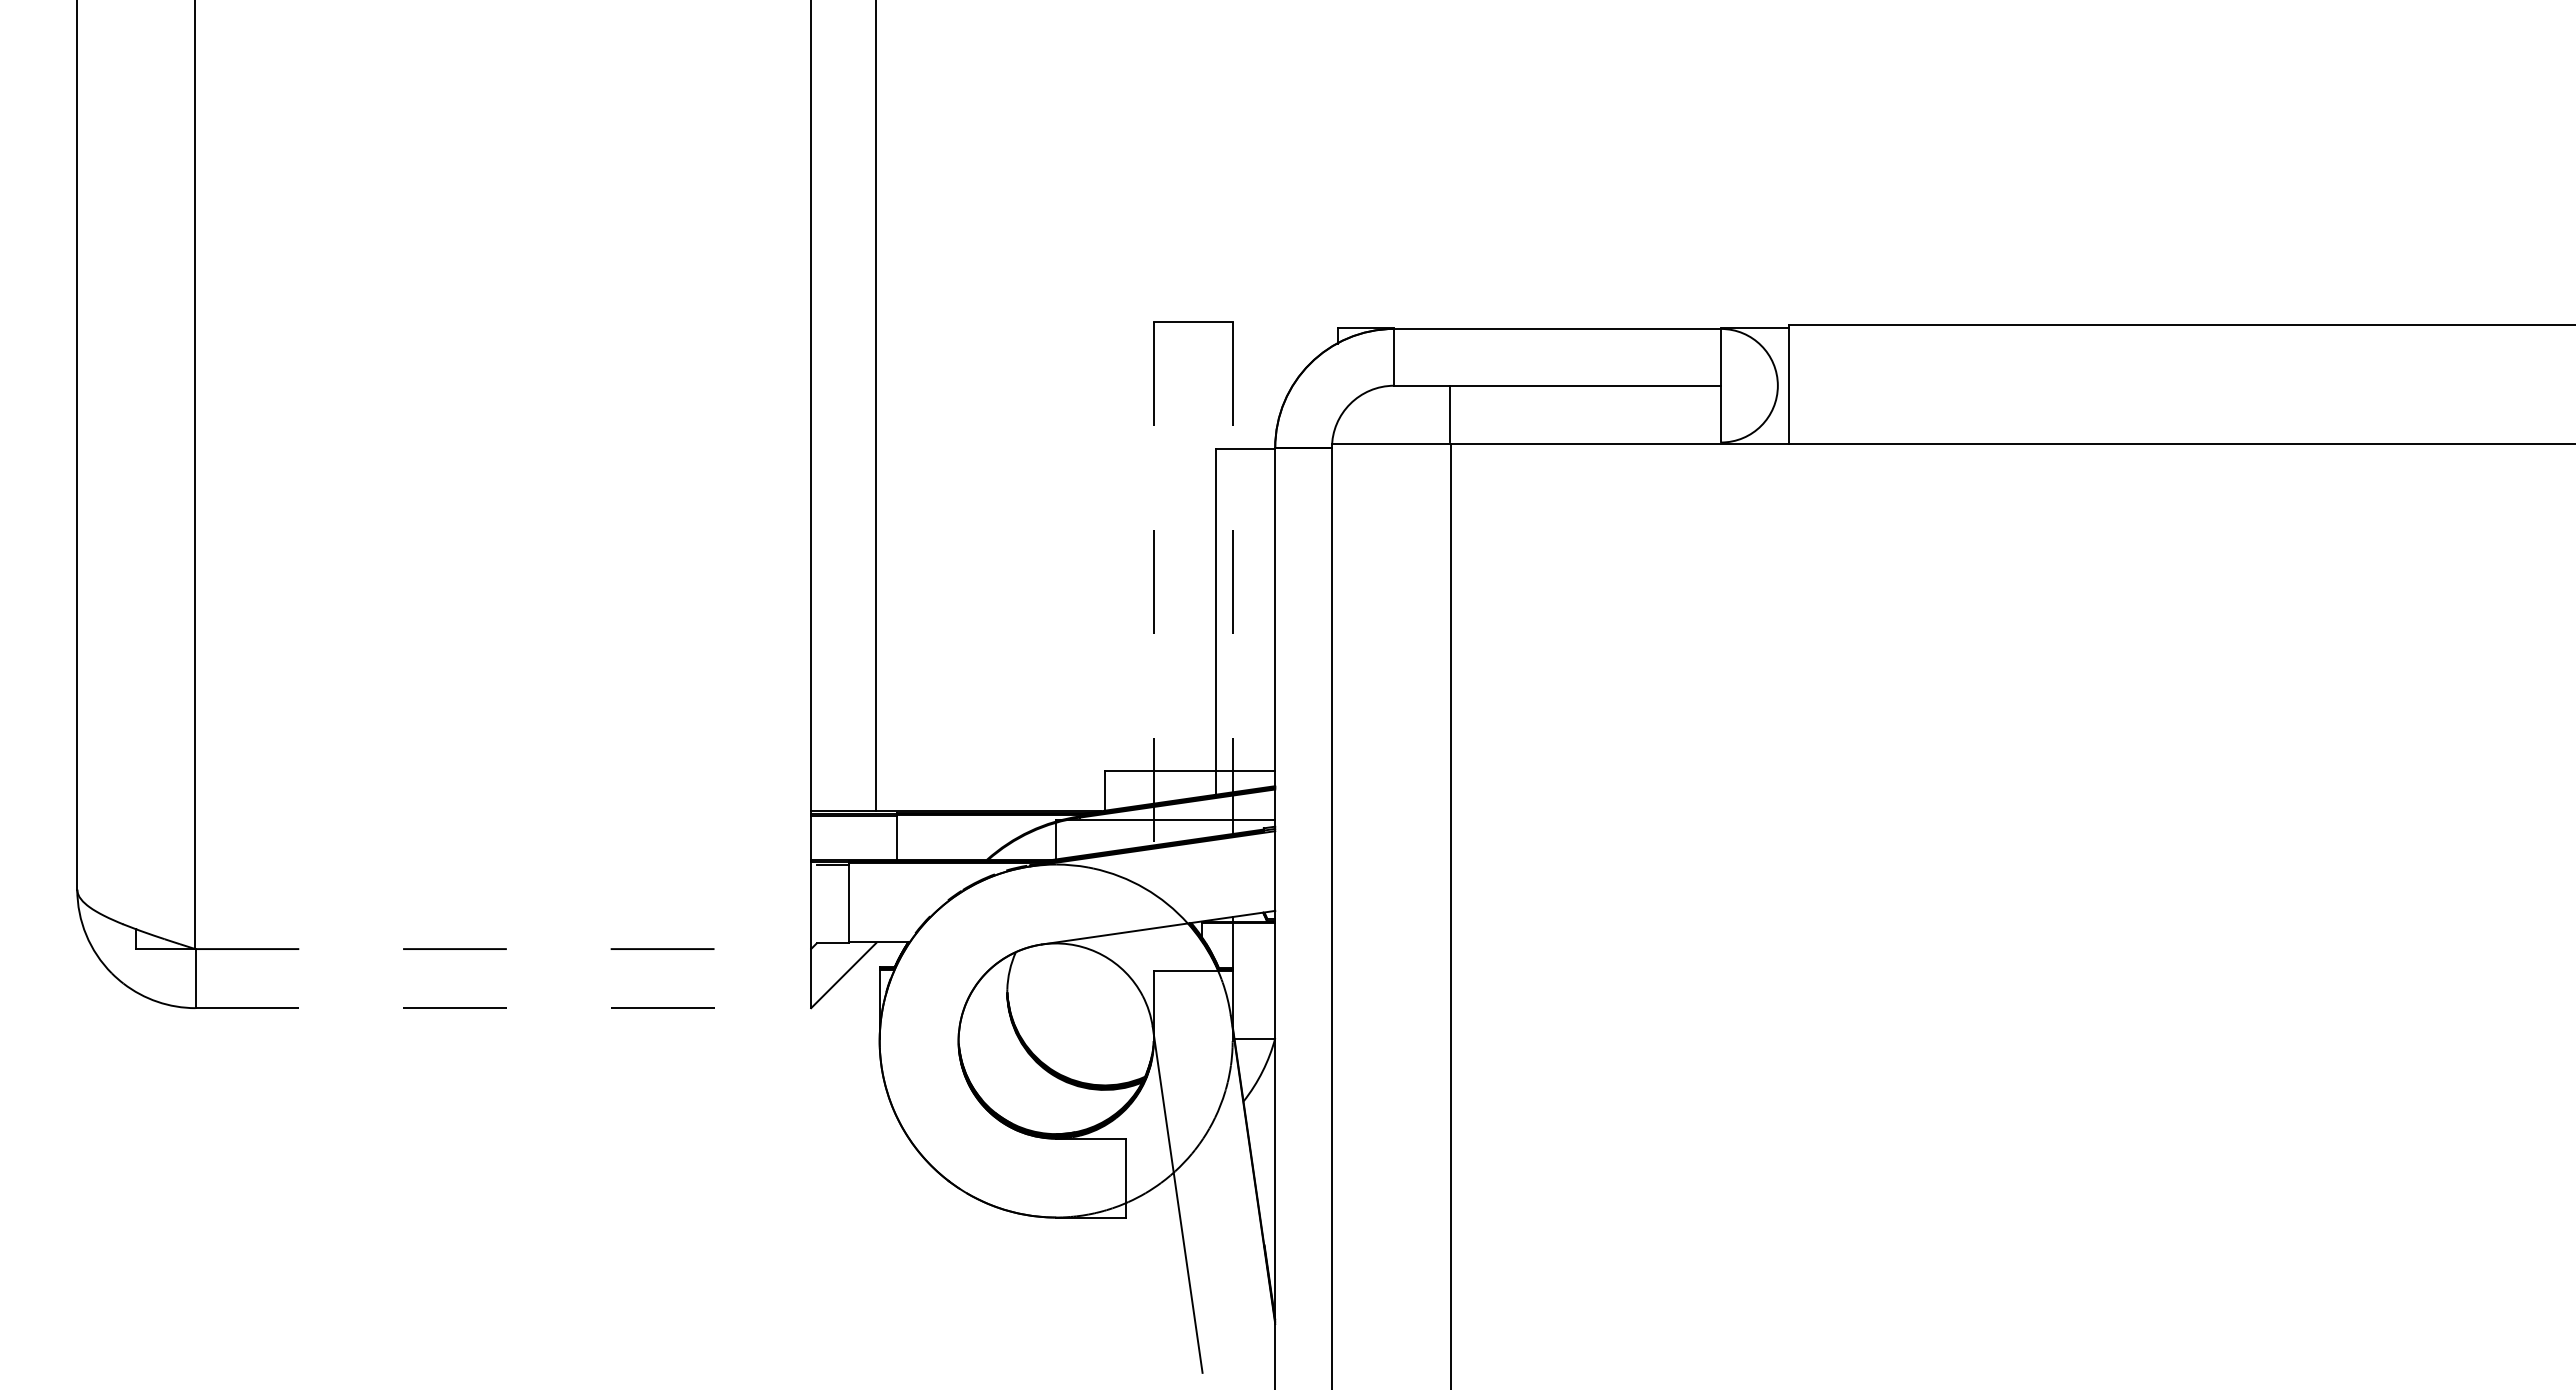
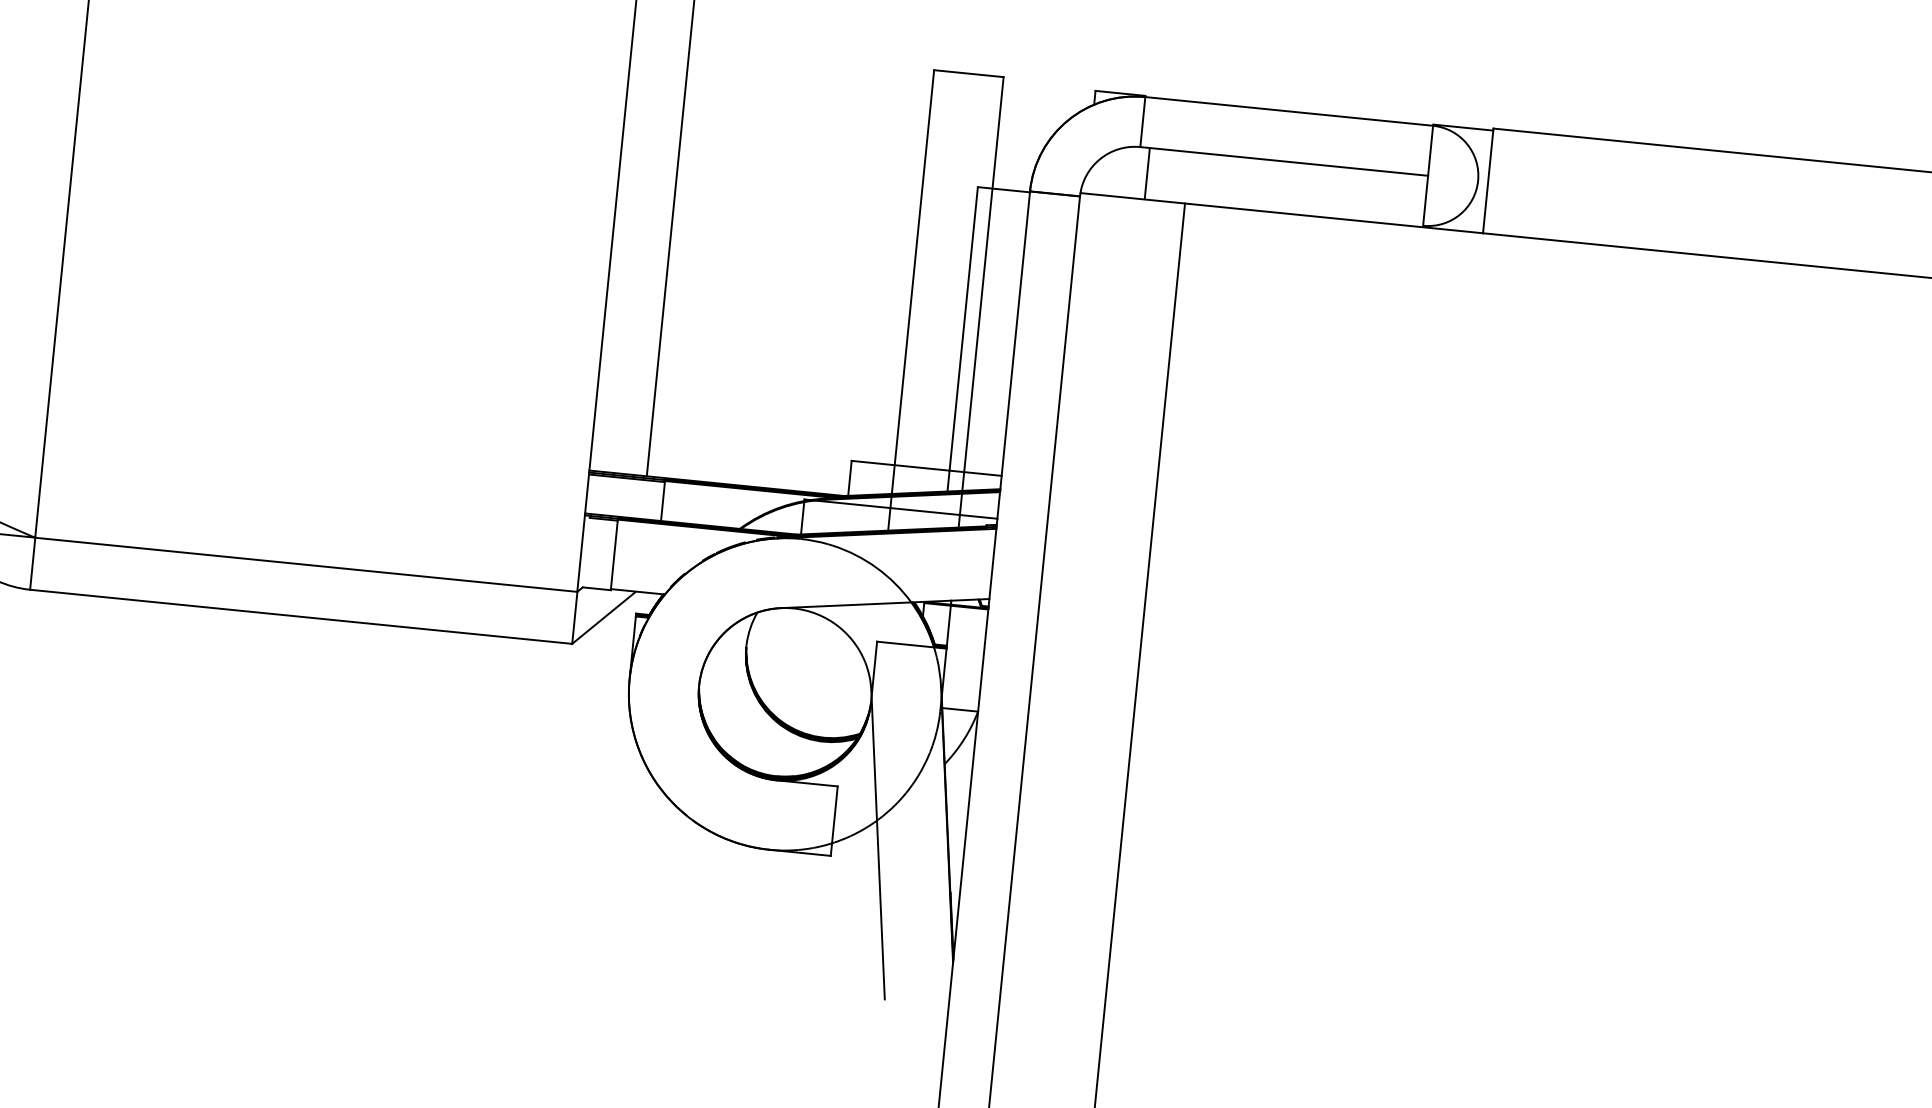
line: (1450, 413) -> (1147, 172), moved
line: (1232, 579) -> (980, 303), dashed -> solid
line: (1153, 584) -> (910, 300), dashed -> solid
line: (503, 949) -> (306, 565), dashed -> solid
line: (503, 1008) -> (301, 617), dashed -> solid

